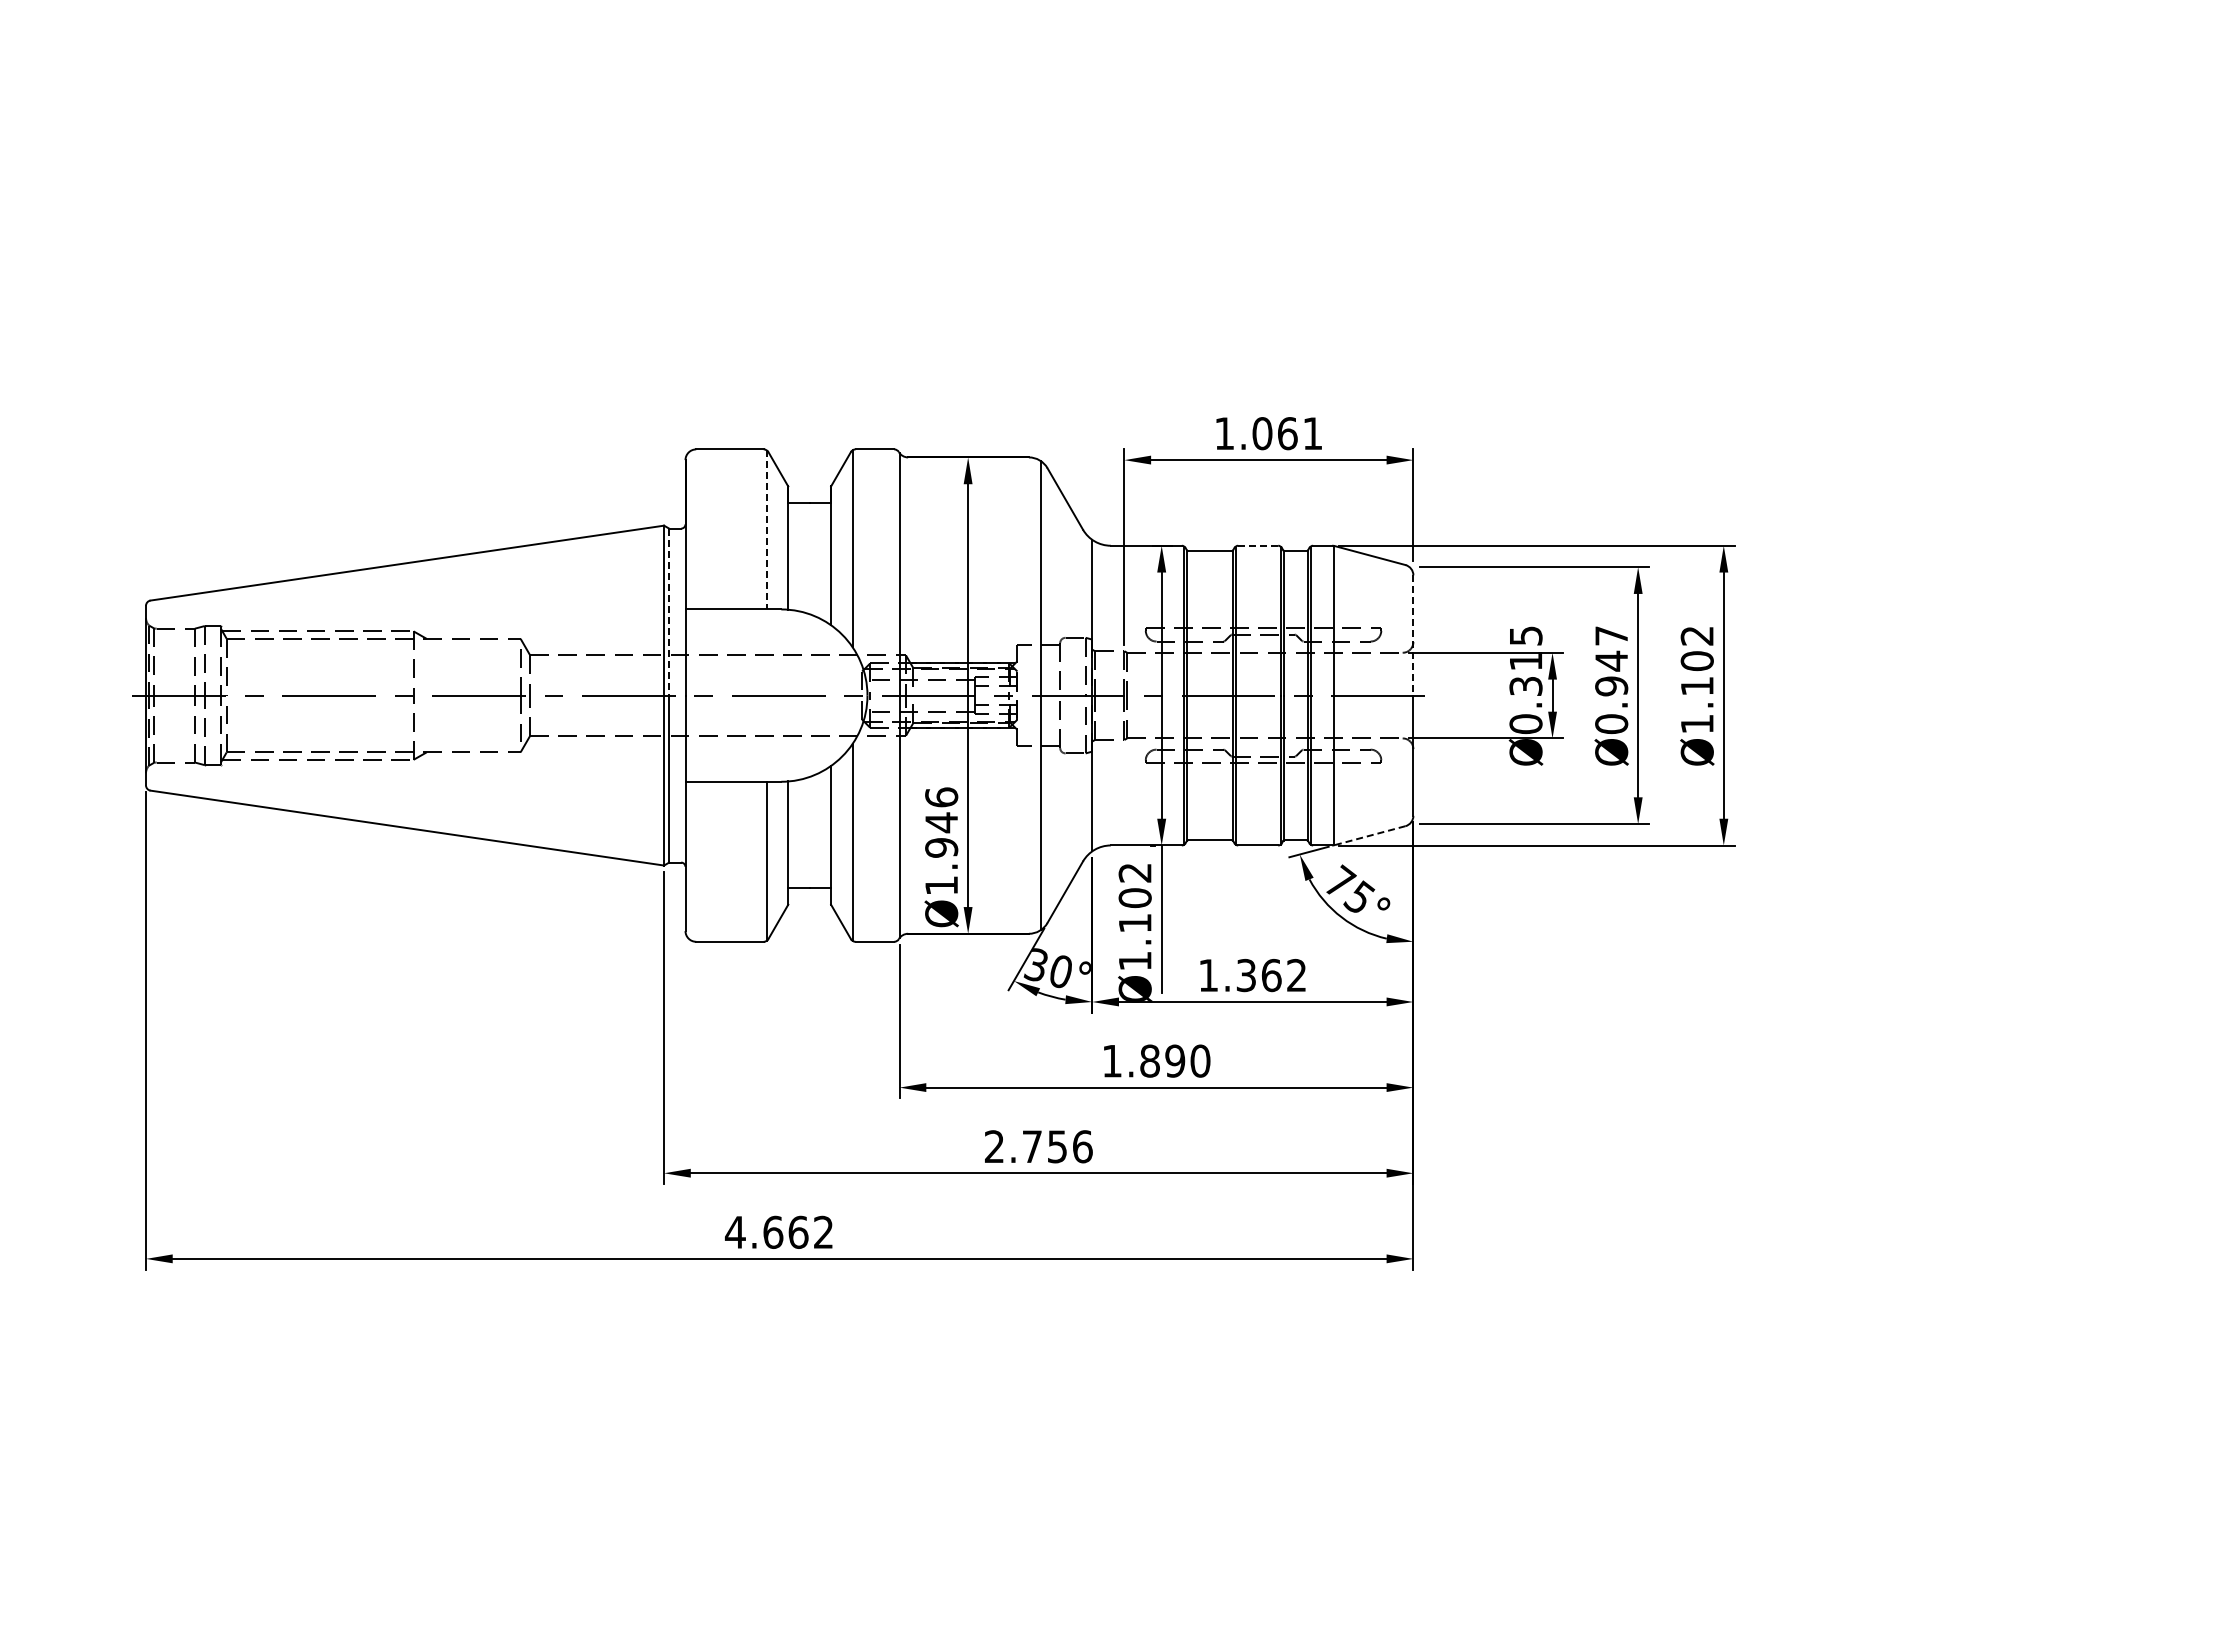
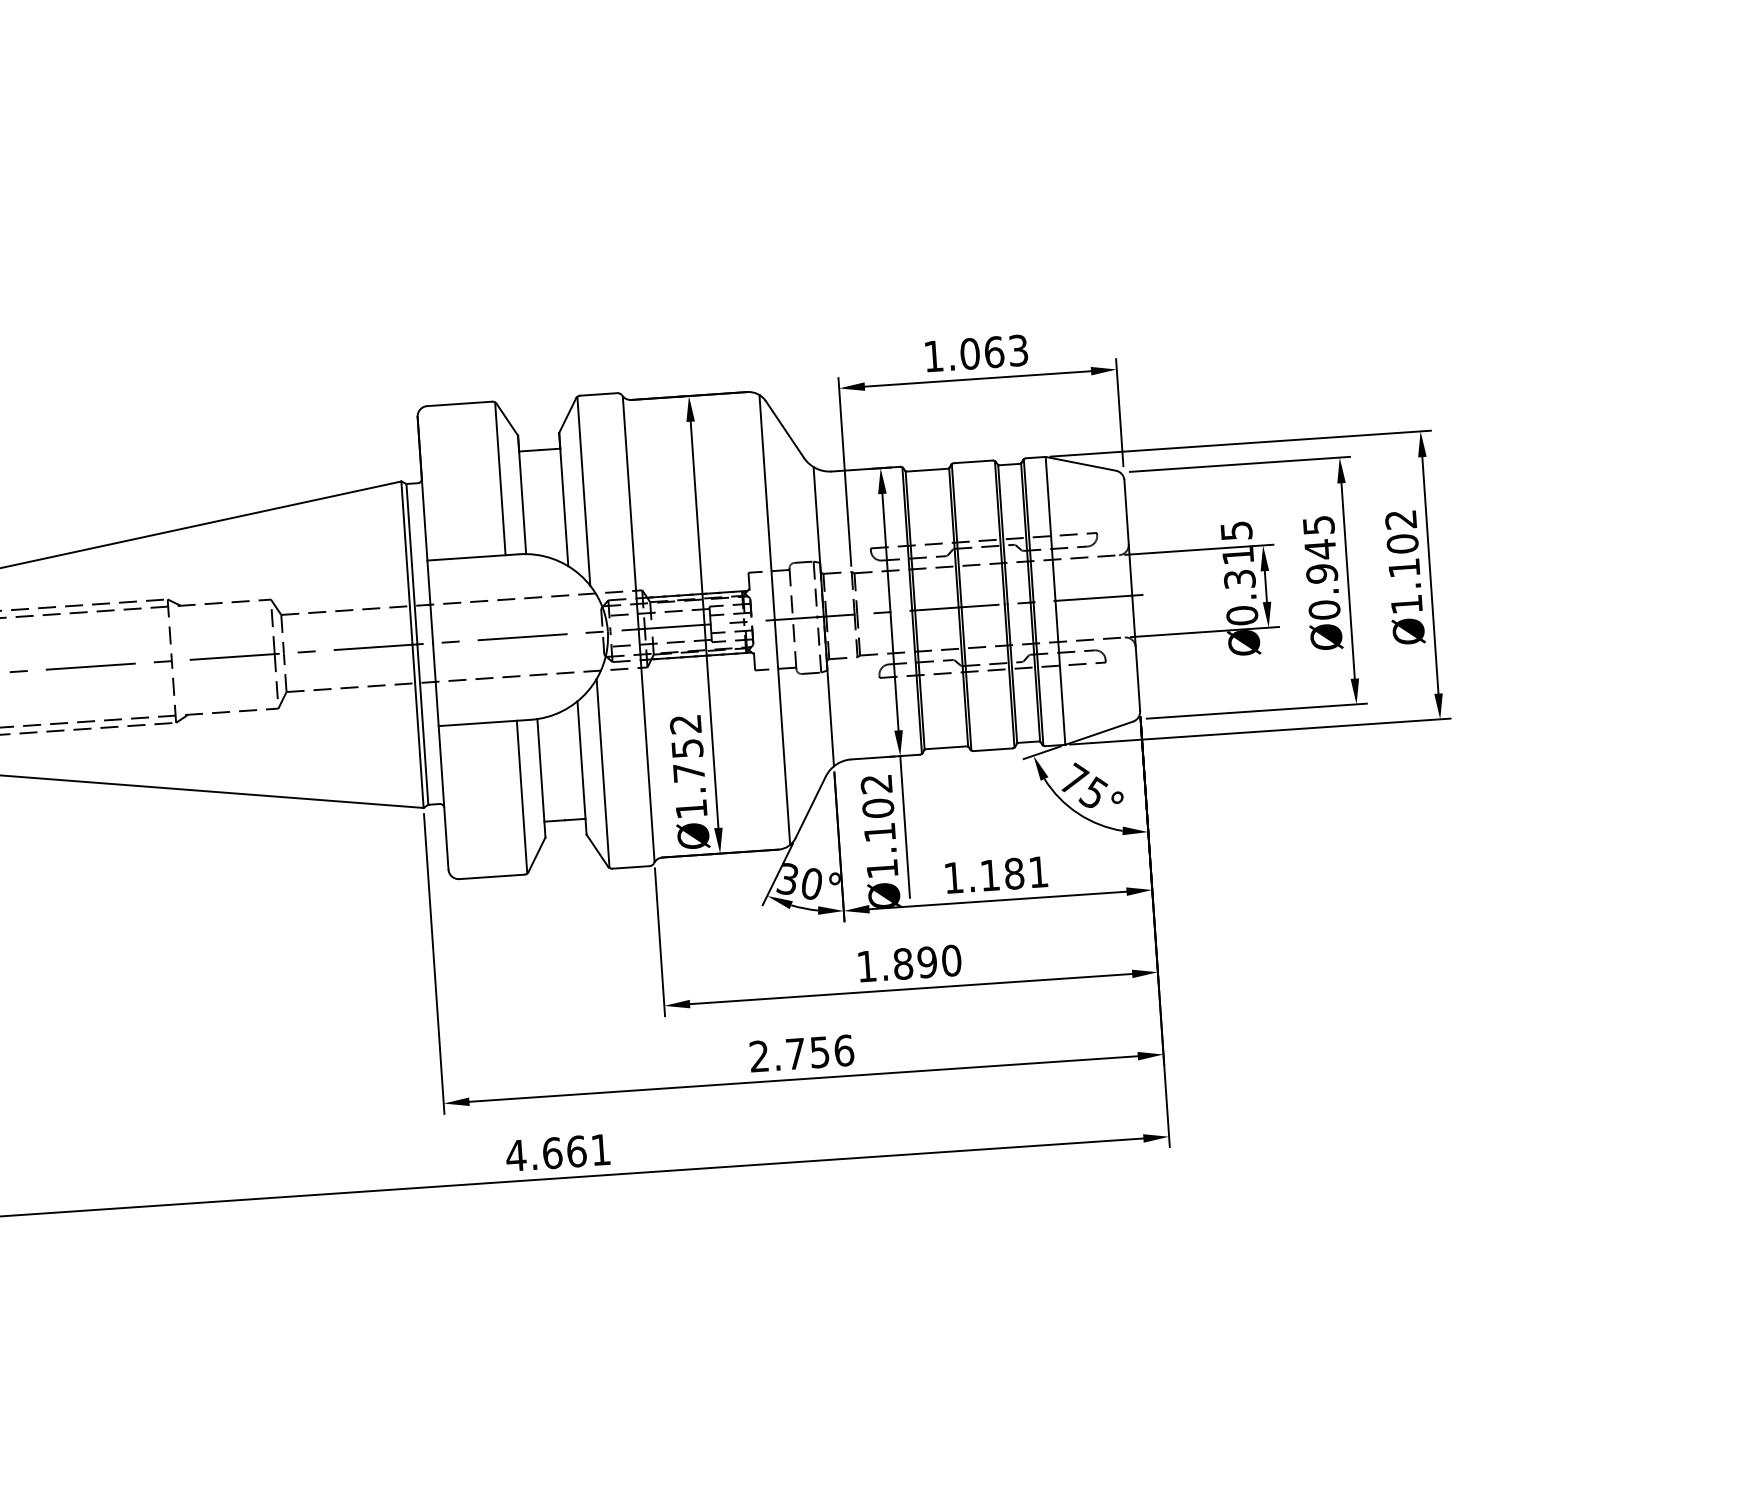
text: (1312, 433) -> (1018, 350), 1.061 -> 1.063
line: (766, 529) -> (499, 478), dashed -> solid
line: (1258, 545) -> (973, 461), dashed -> solid
line: (669, 612) -> (412, 564), dashed -> solid
line: (1413, 635) -> (1128, 537), dashed -> solid
text: (1611, 635) -> (1318, 524), Ø0.947 -> Ø0.945
text: (941, 822) -> (687, 748), Ø1.946 -> Ø1.752
line: (1370, 835) -> (1100, 732), dashed -> solid
text: (1270, 975) -> (1013, 873), 1.362 -> 1.181
text: (823, 1231) -> (600, 1149), 4.662 -> 4.661

